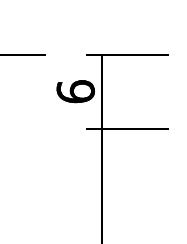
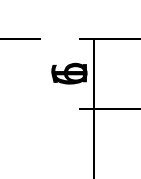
text: (75, 91) -> (69, 73), 6 -> 1

